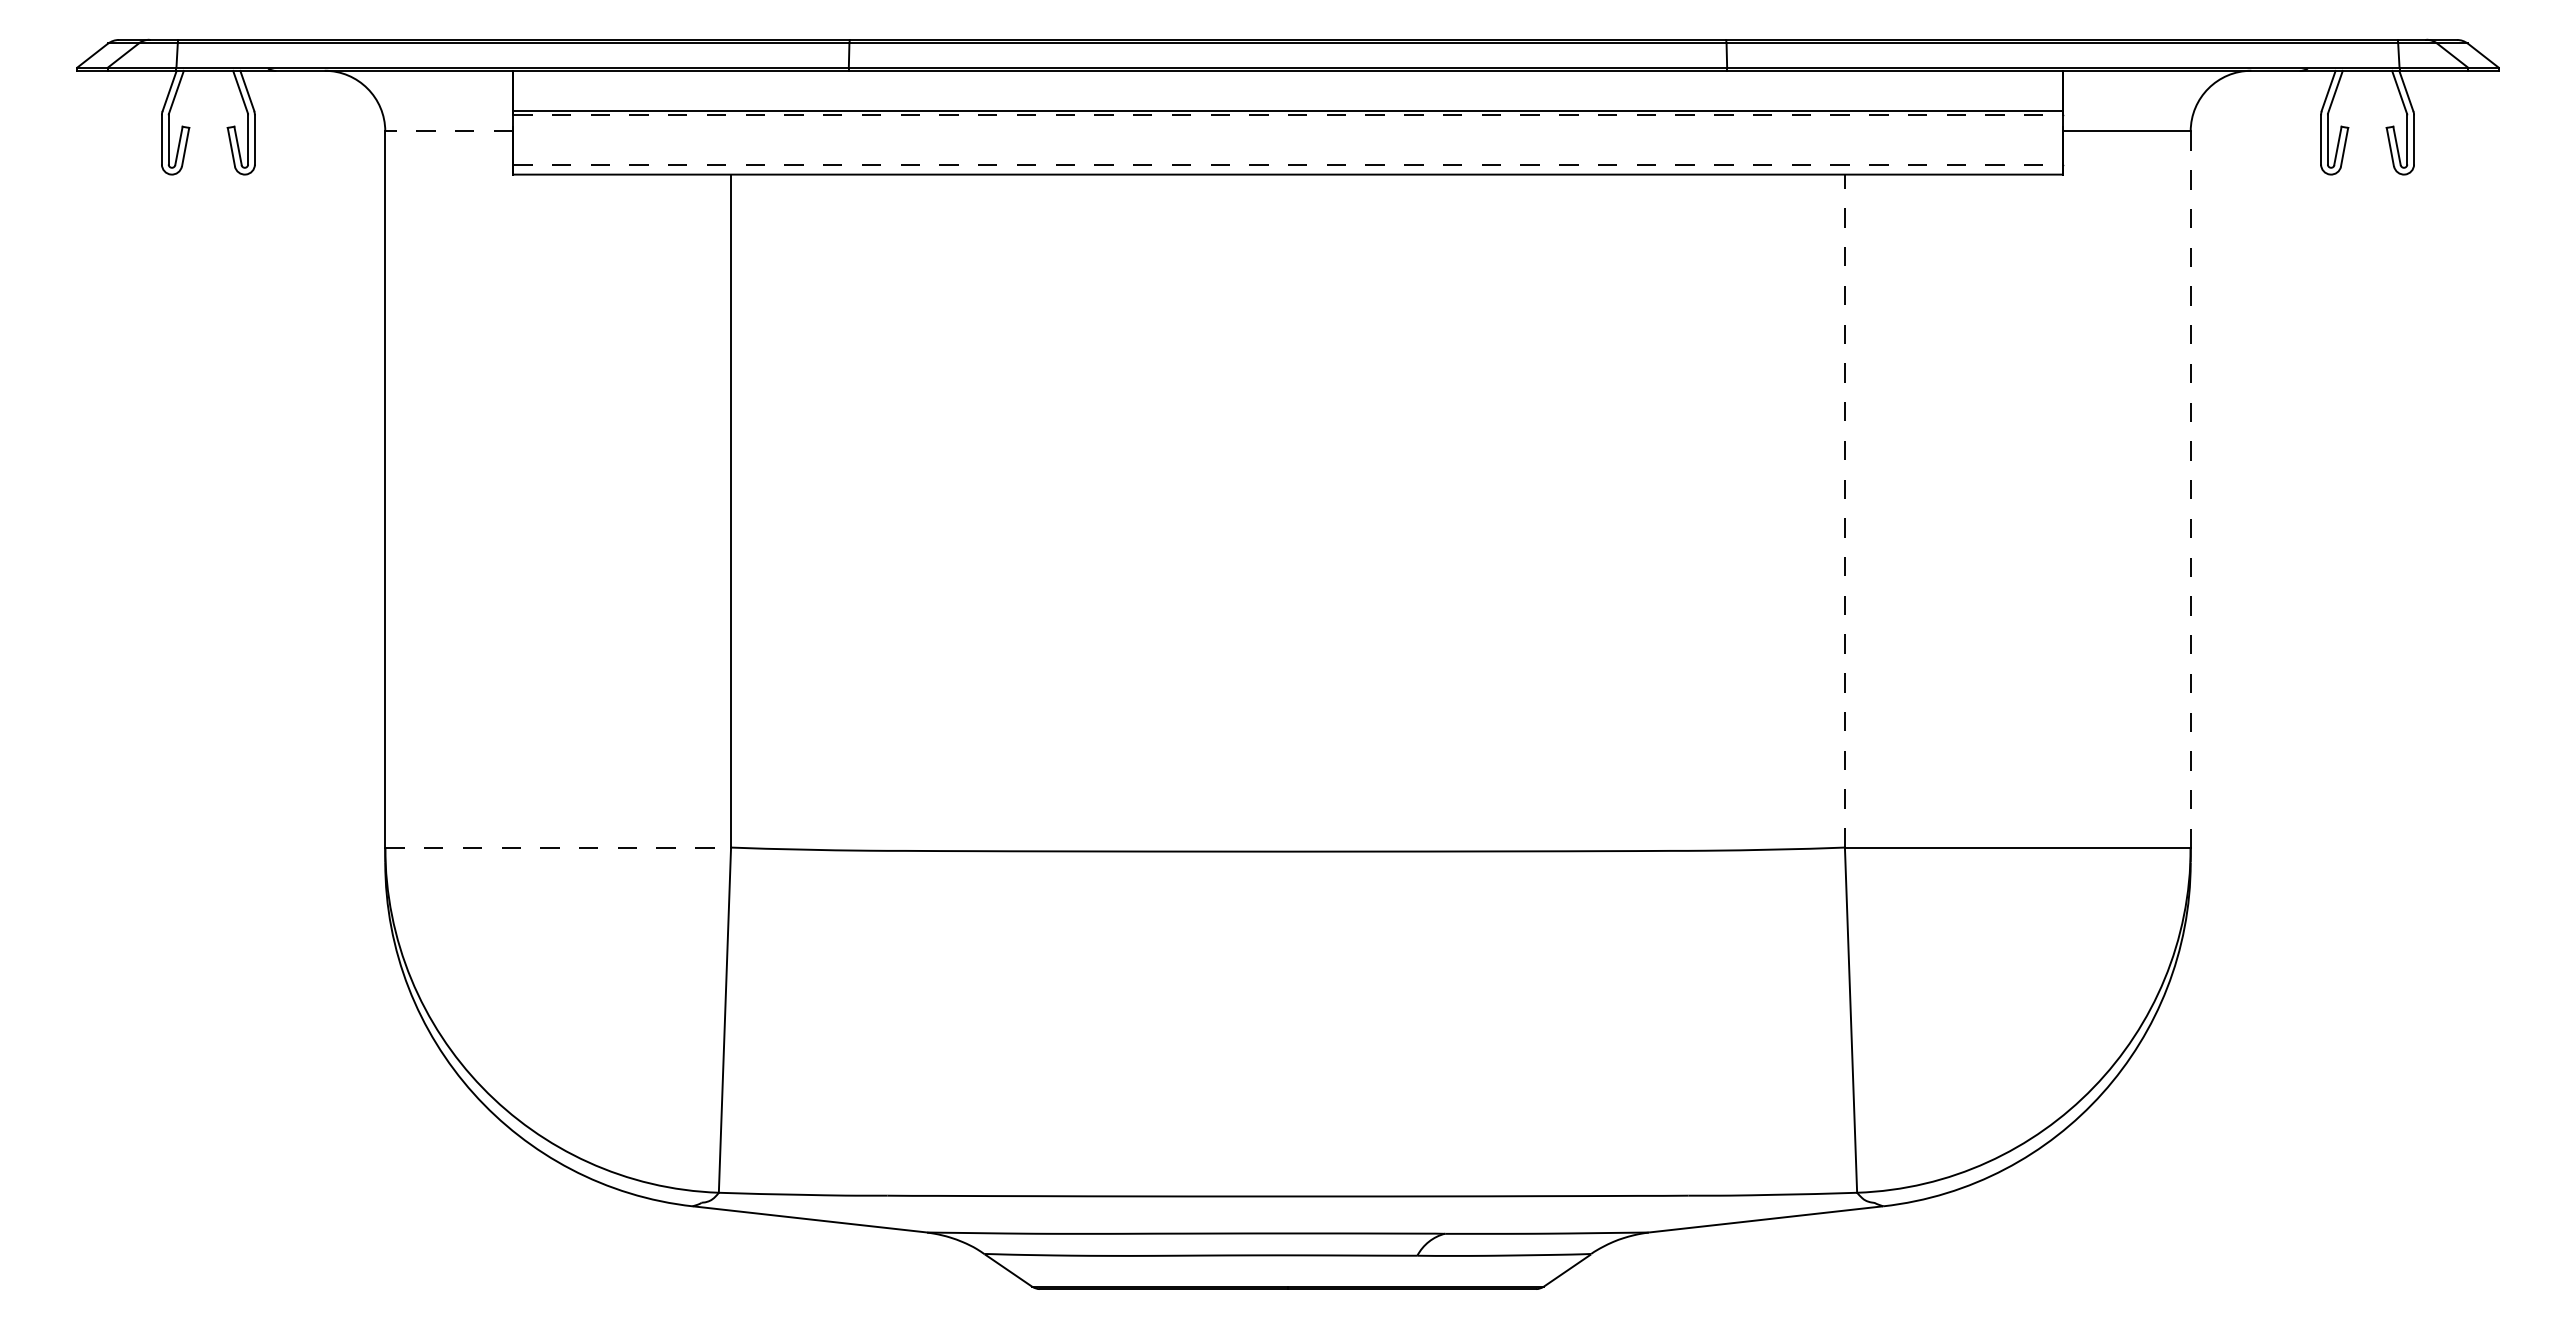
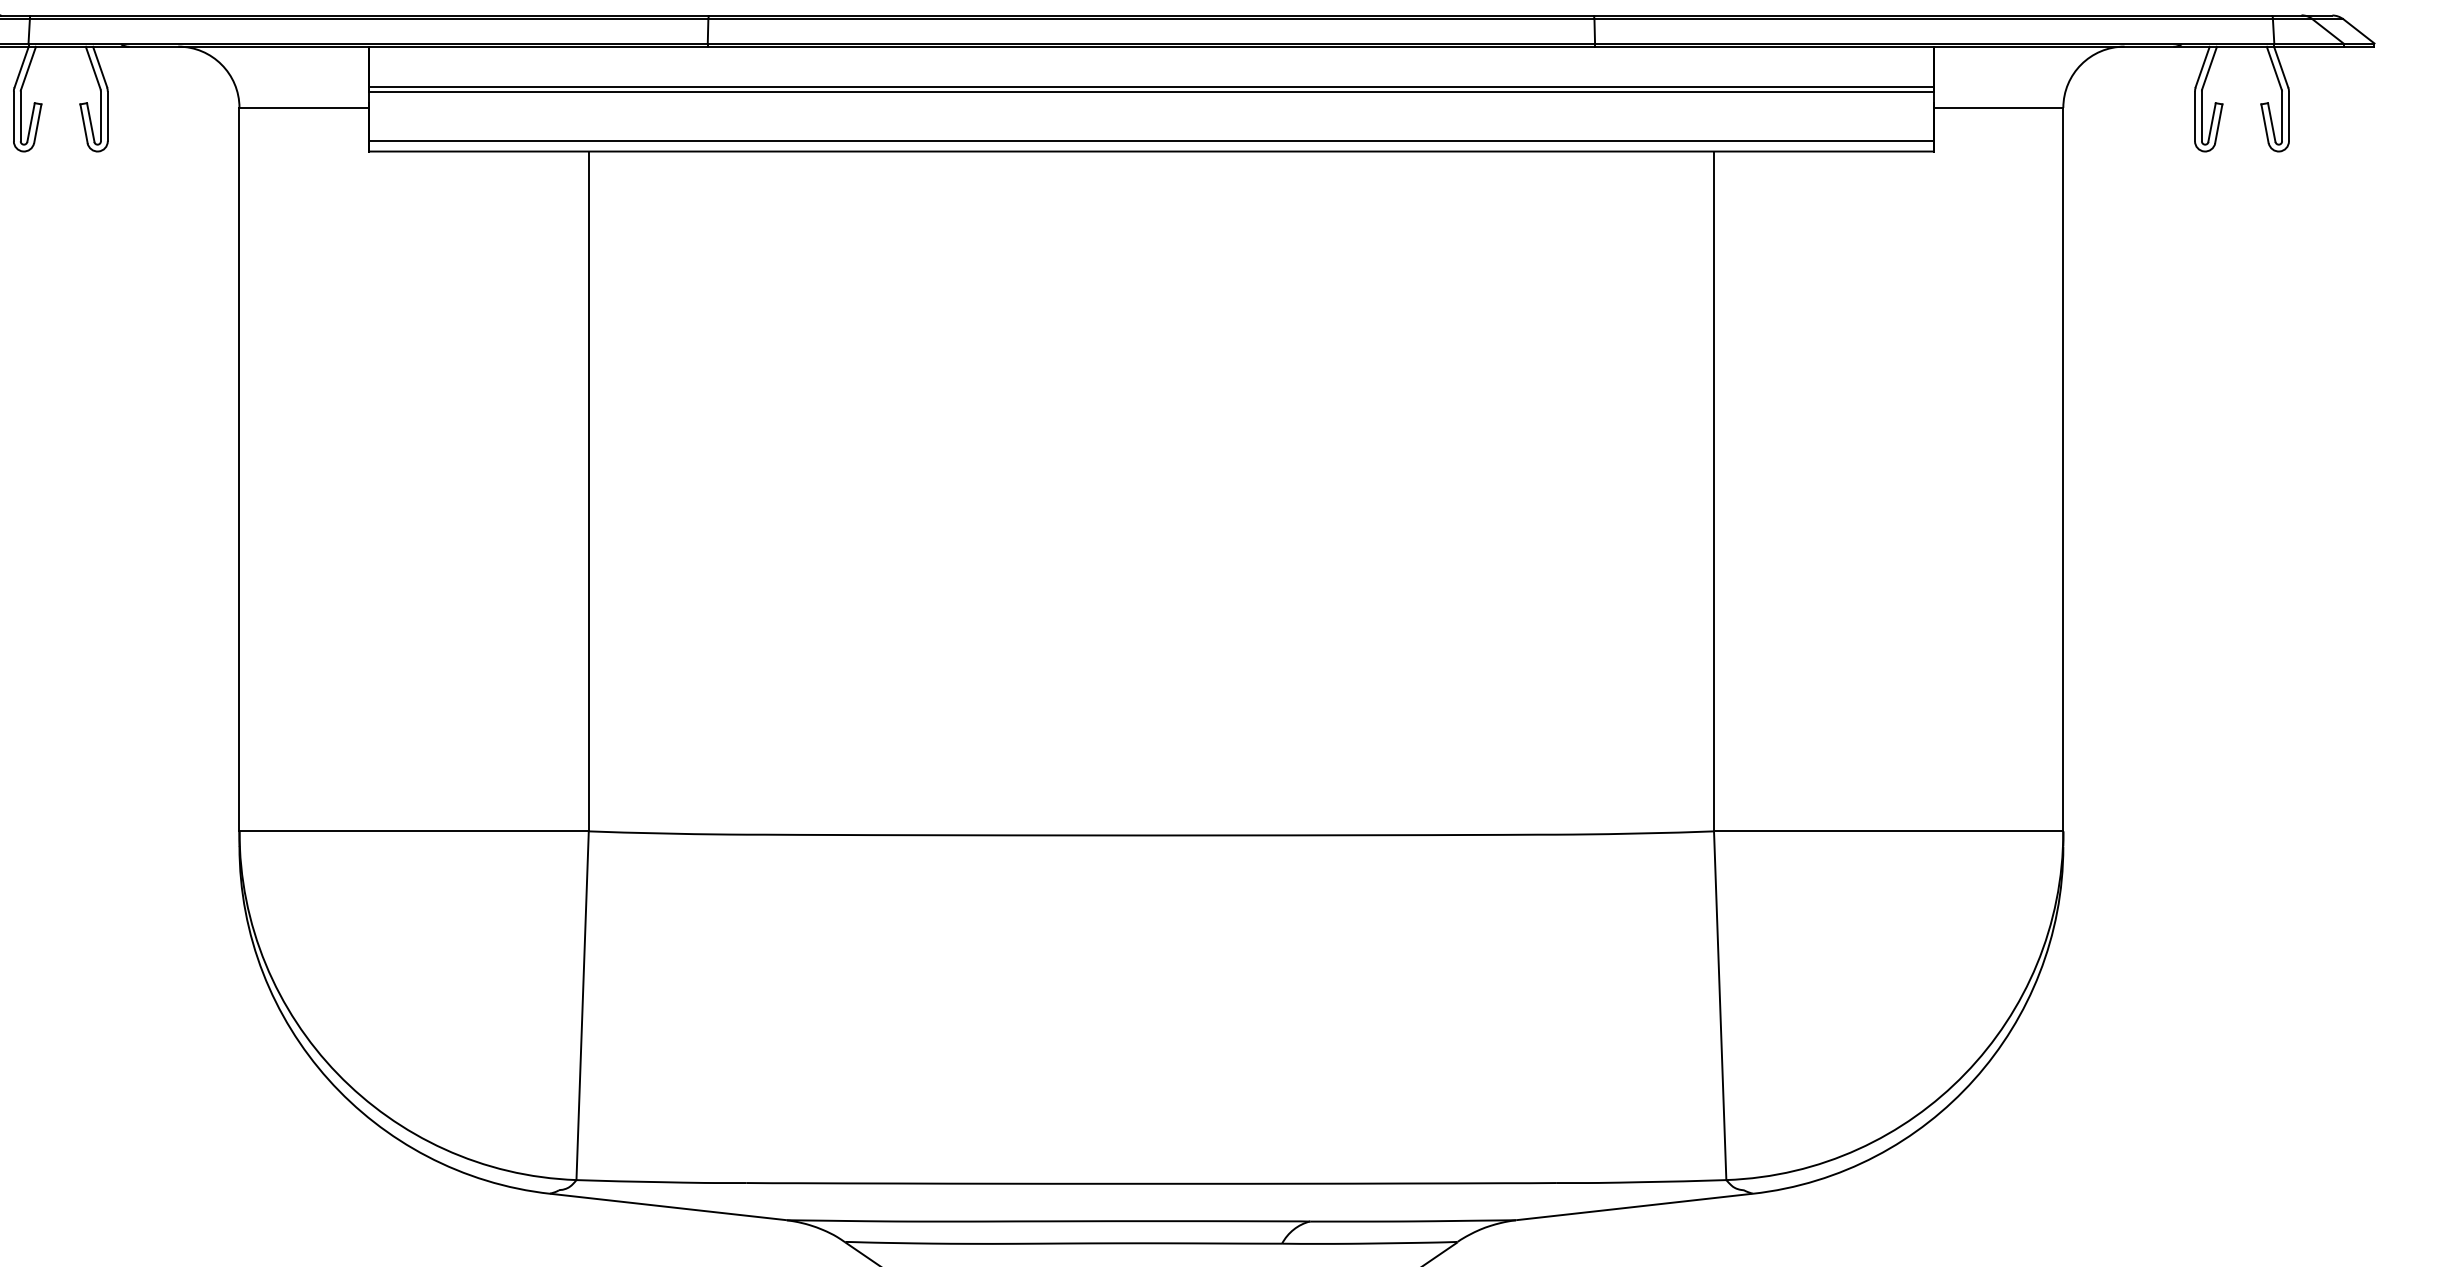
line: (1288, 115) -> (1151, 91), dashed -> solid
line: (449, 131) -> (304, 107), dashed -> solid
line: (1288, 164) -> (1151, 141), dashed -> solid
line: (2190, 489) -> (2063, 469), dashed -> solid
line: (1844, 510) -> (1713, 490), dashed -> solid
line: (558, 847) -> (414, 831), dashed -> solid

